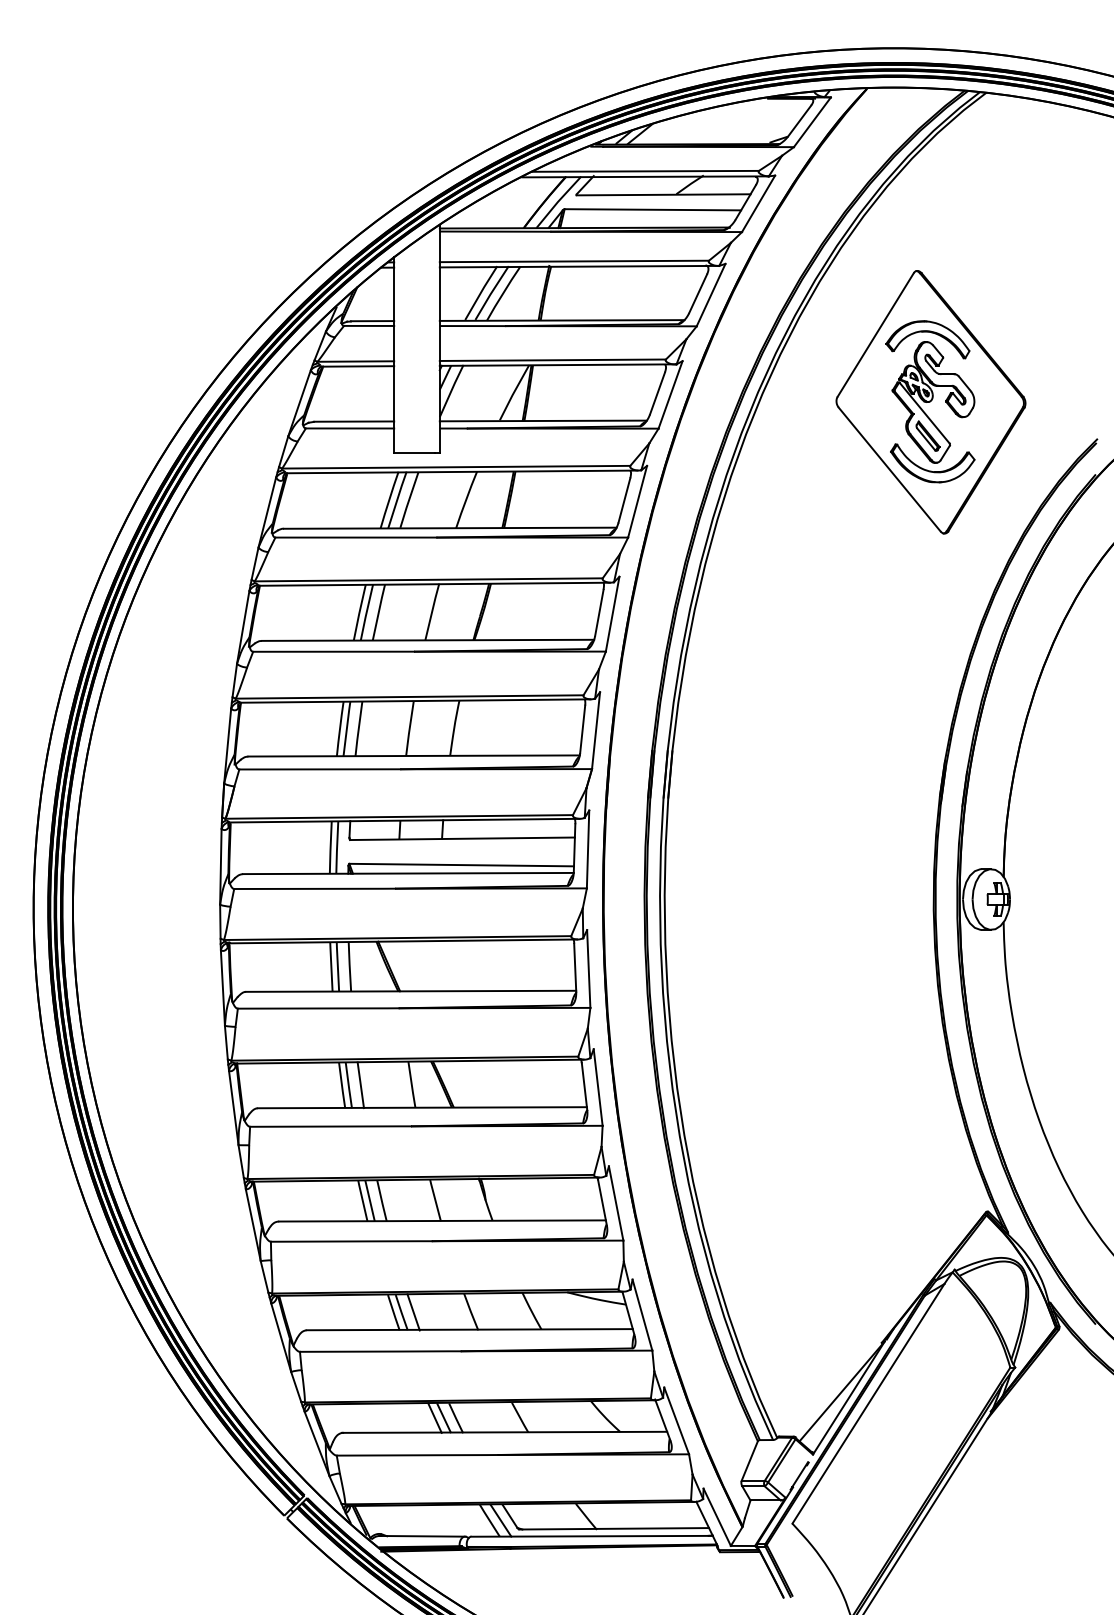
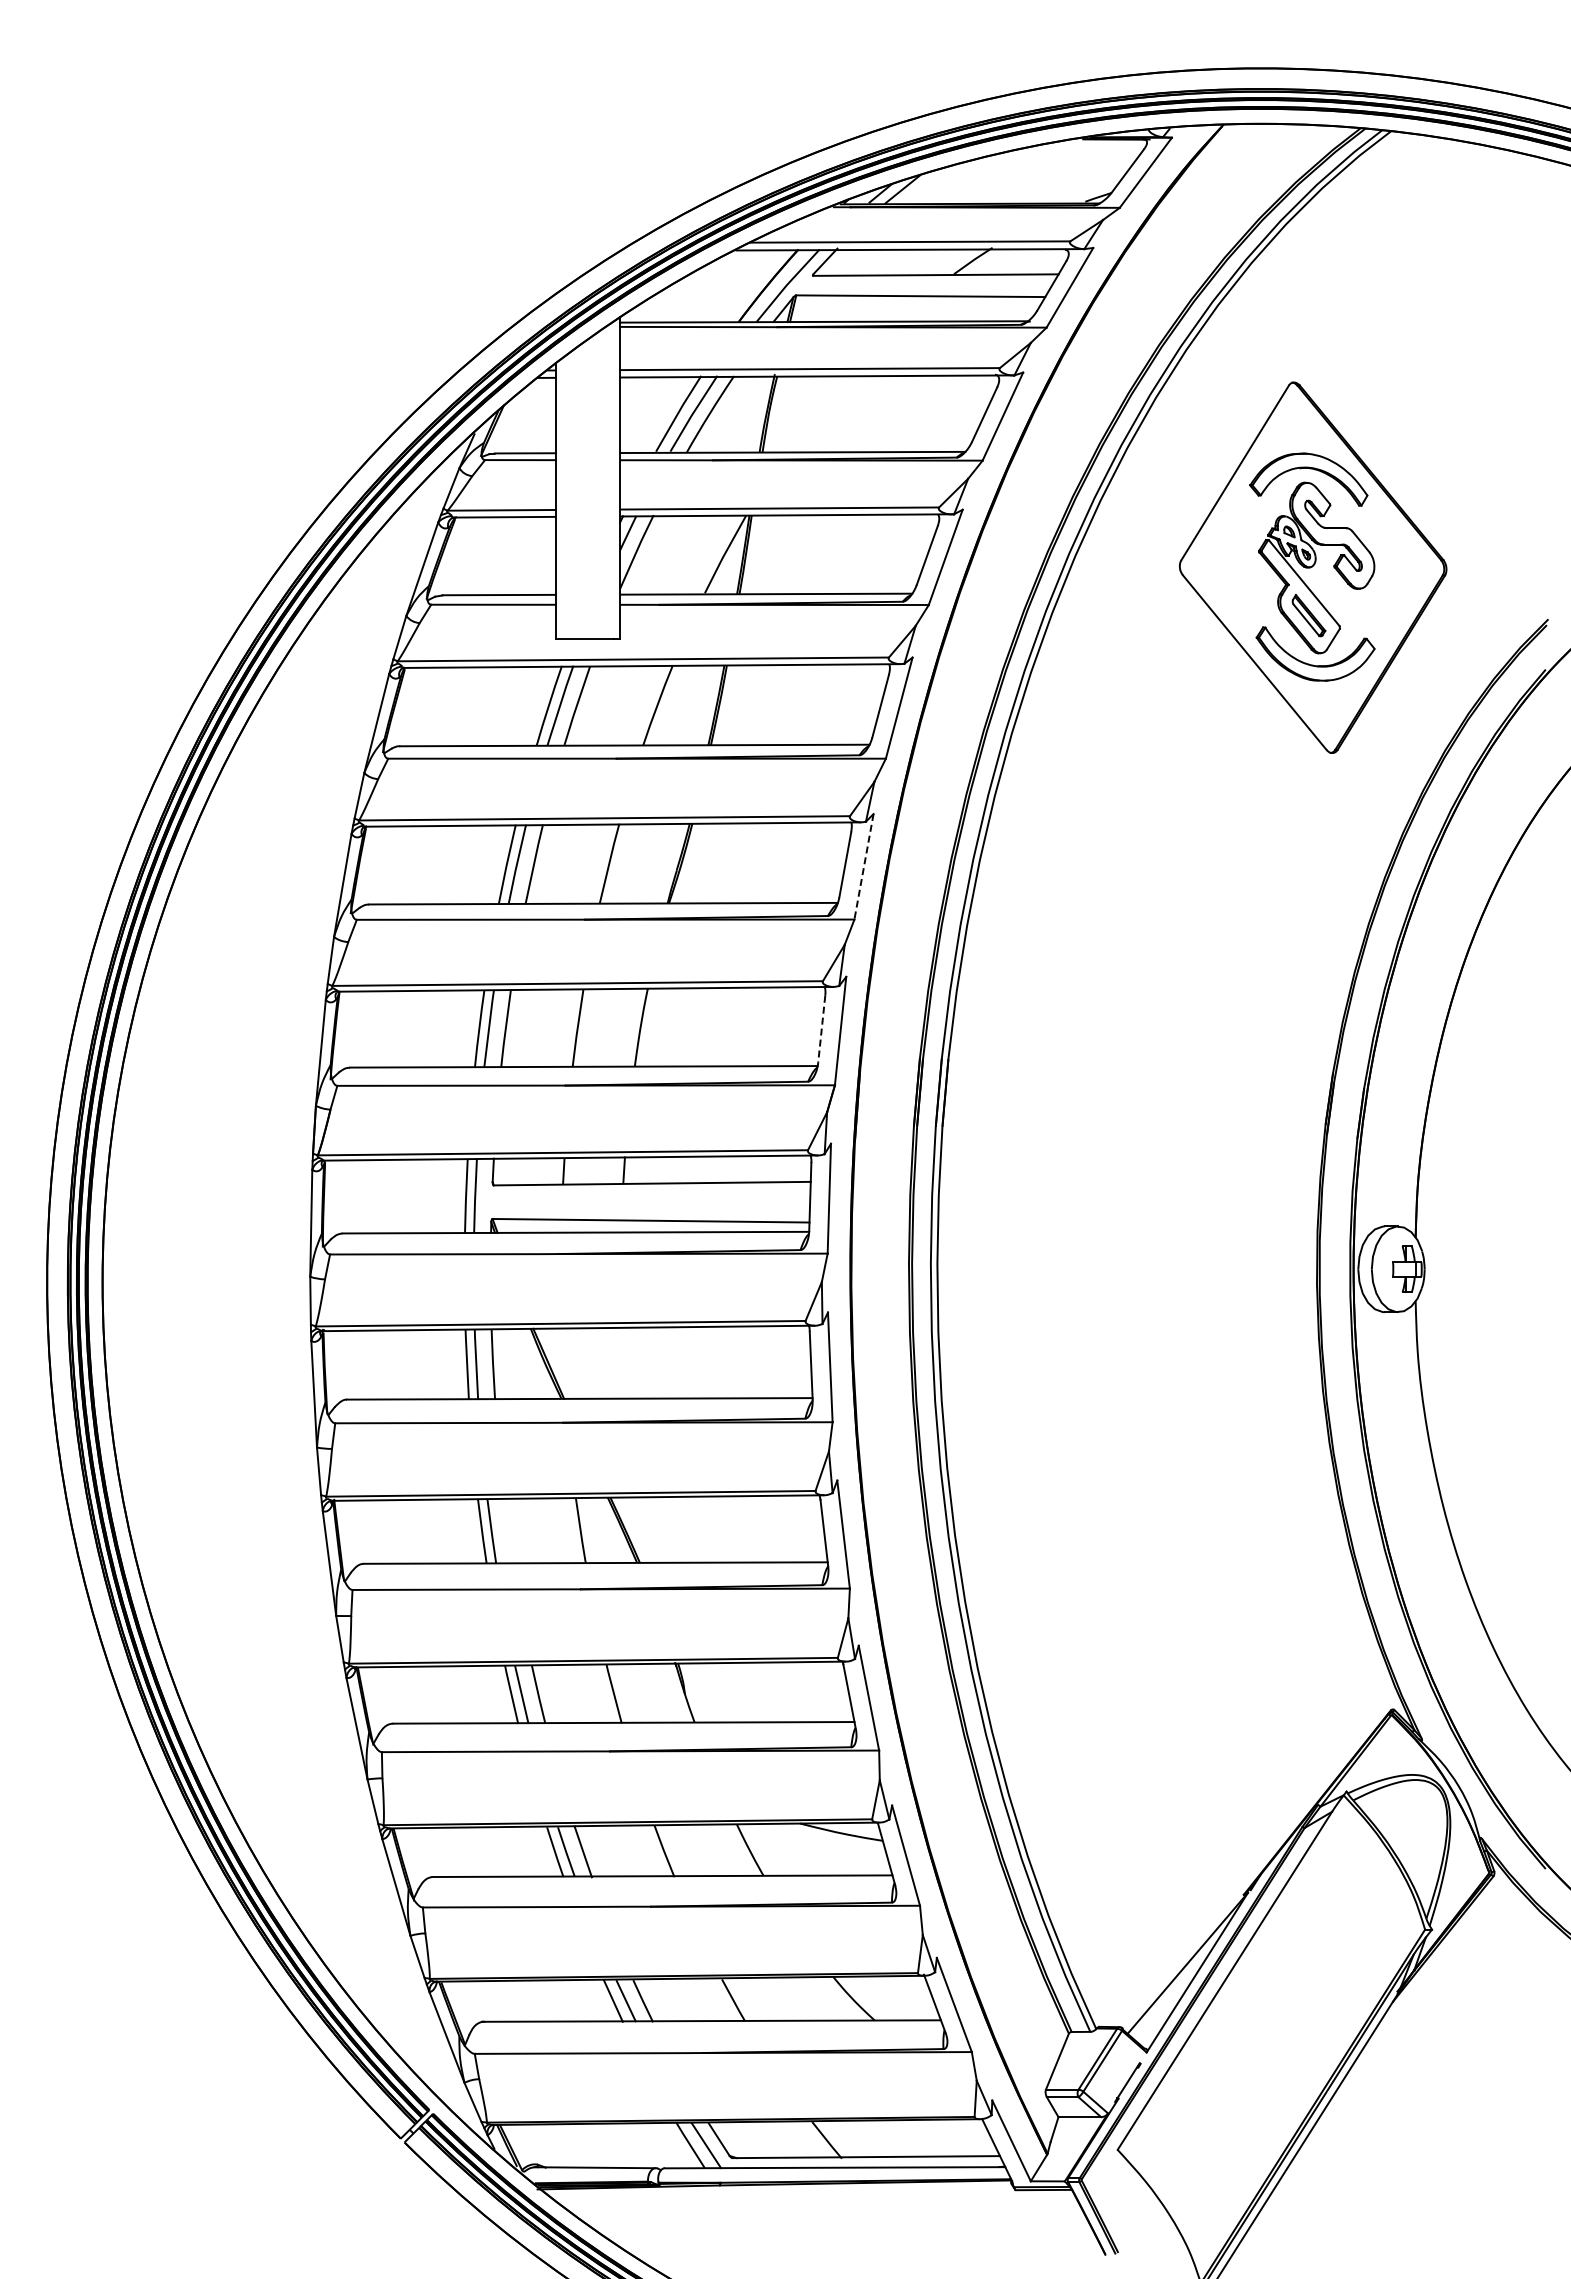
line: (612, 613) -> (864, 866), solid -> dashed
line: (582, 729) -> (821, 1029), solid -> dashed
line: (360, 1085) -> (508, 1531), removed

